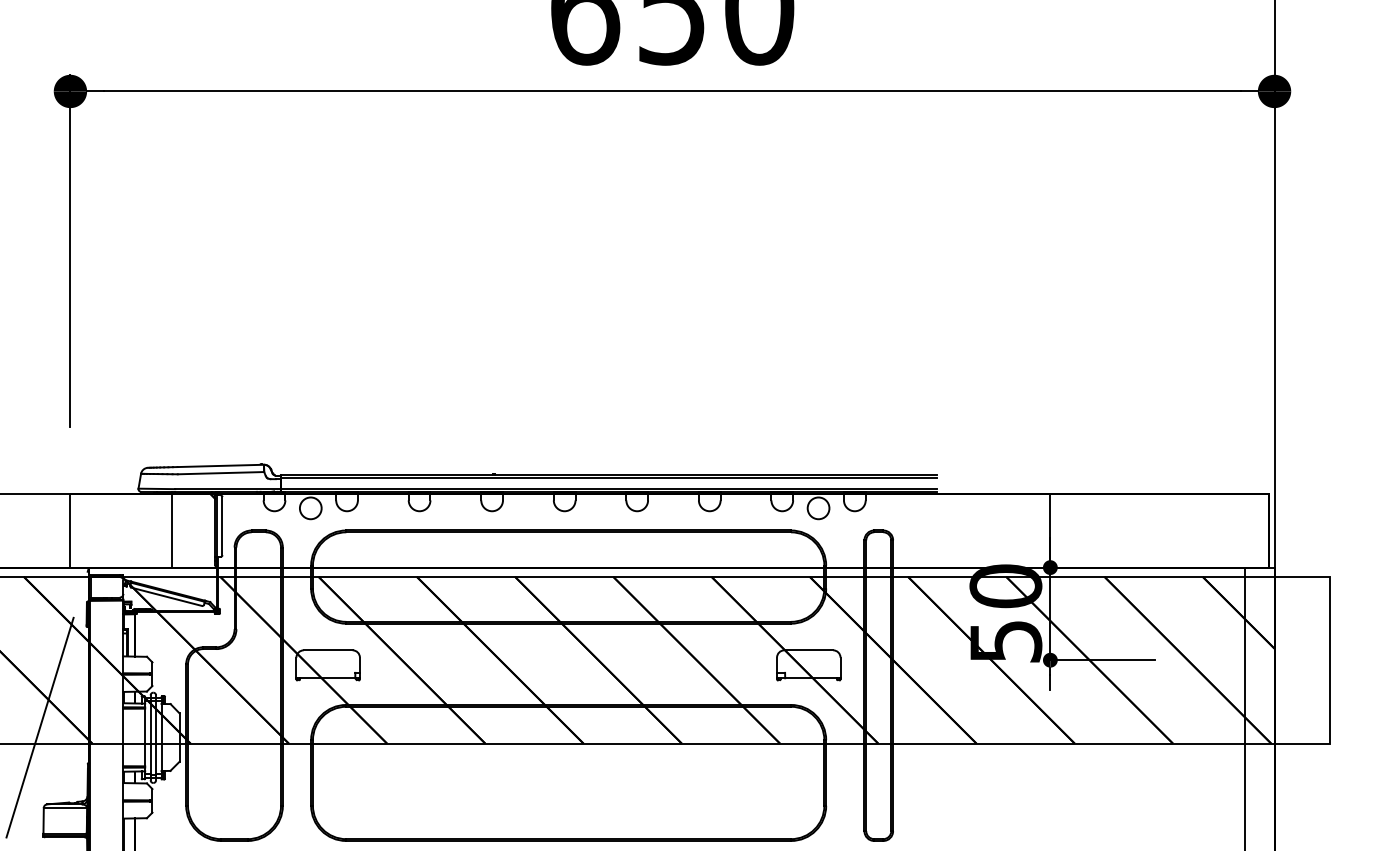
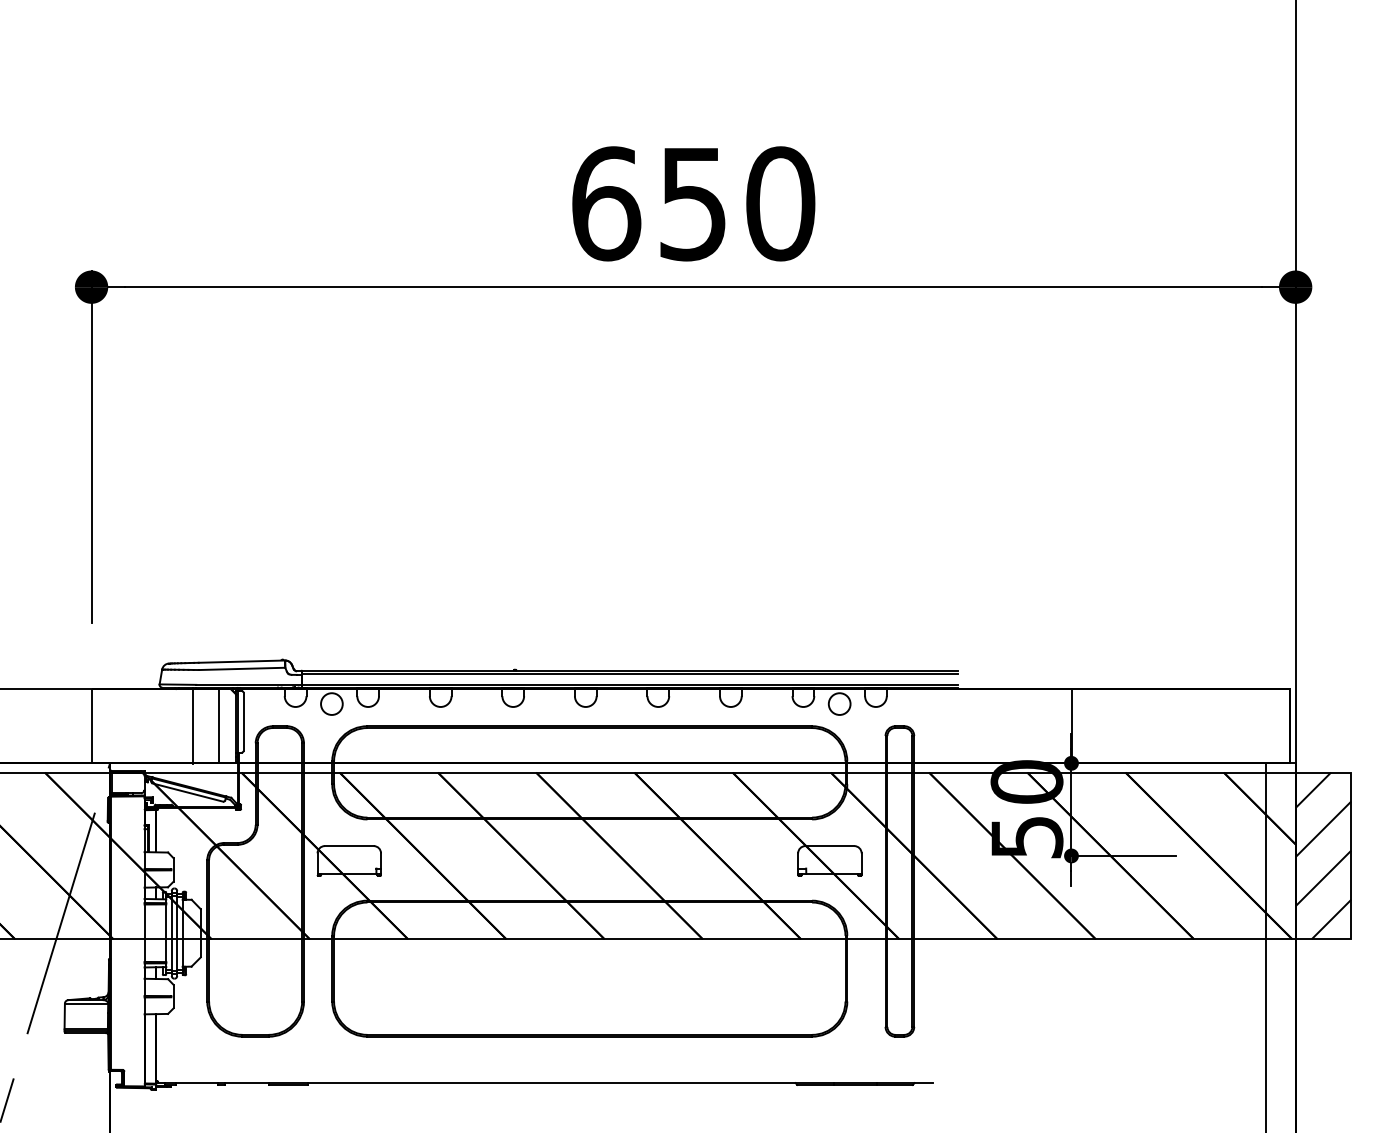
line: (198, 530) -> (219, 726), added
hatch: (1302, 659) -> (1323, 855), added

